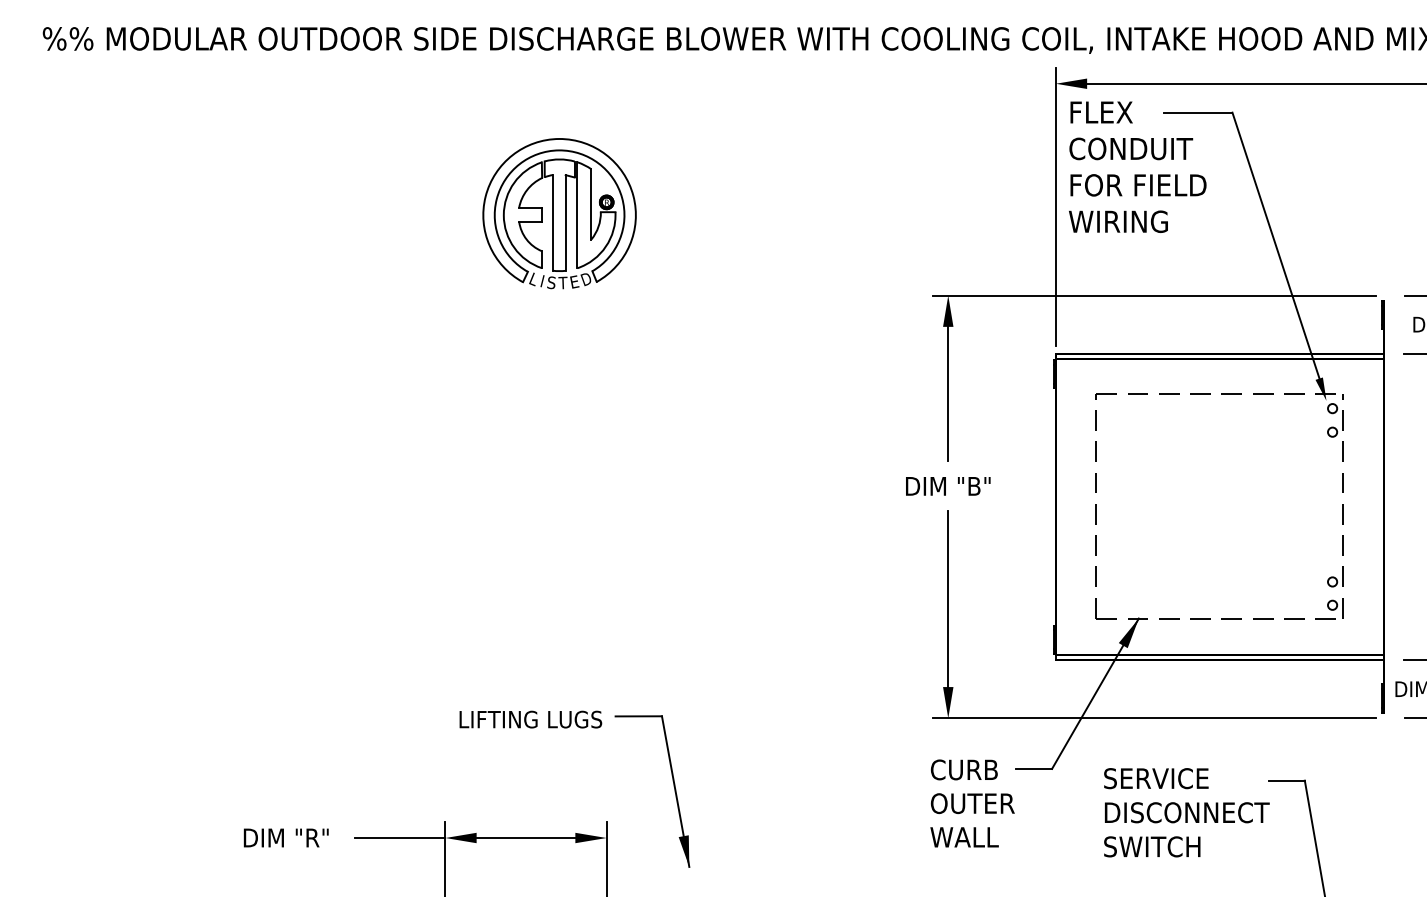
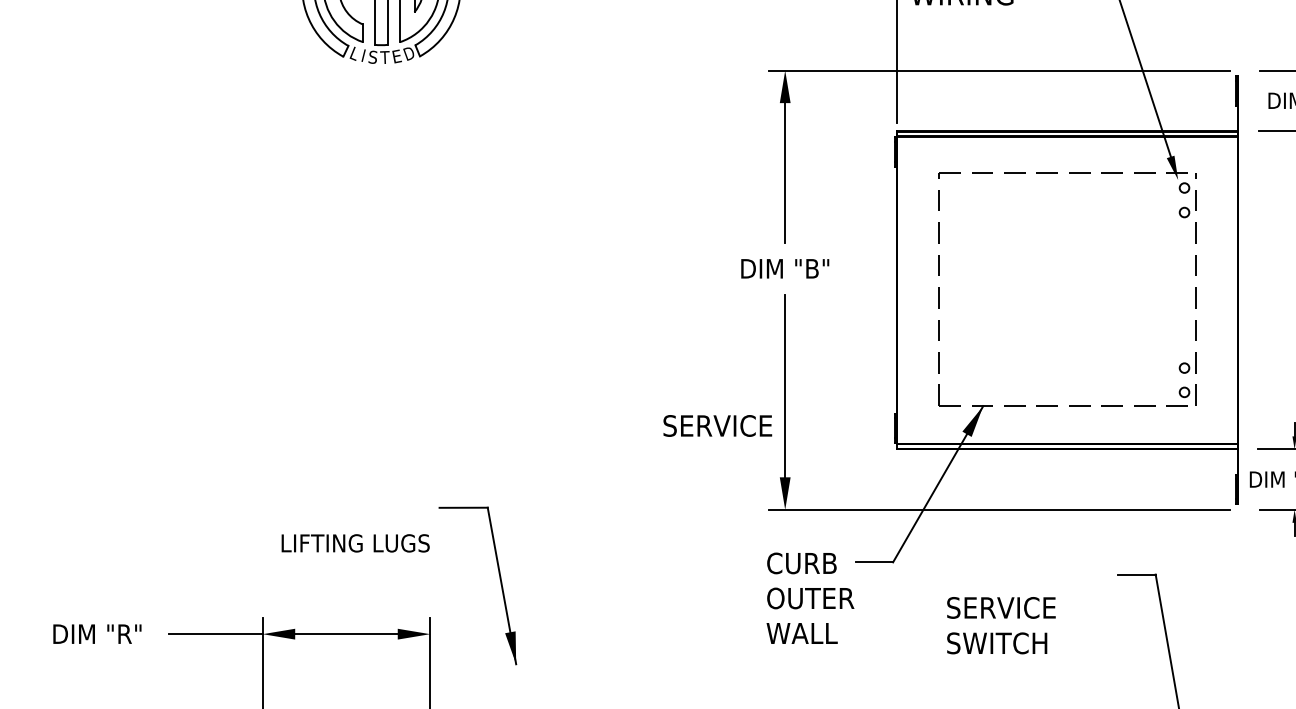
text: (530, 719) -> (355, 543), moved
text: (1156, 778) -> (717, 425), moved
text: (1186, 812) -> (1032, 607), DISCONNECT -> SERVICE

